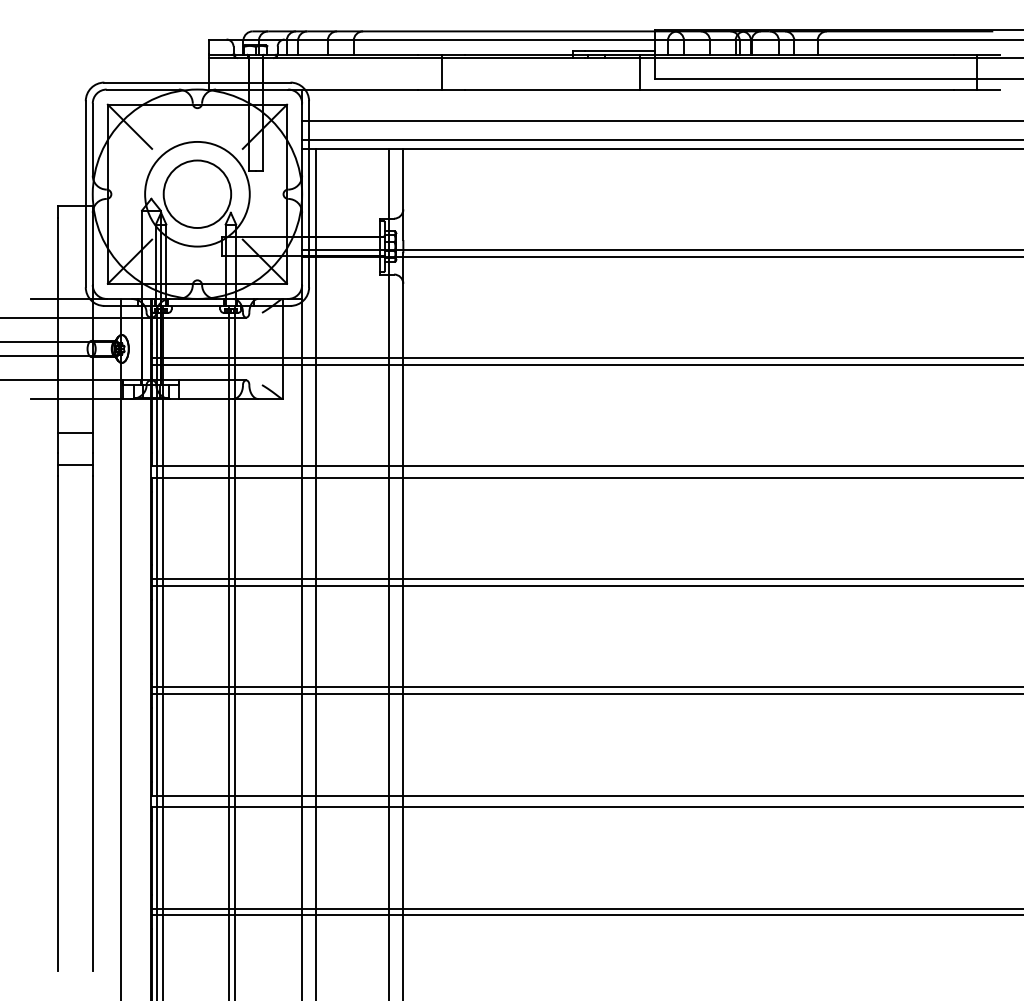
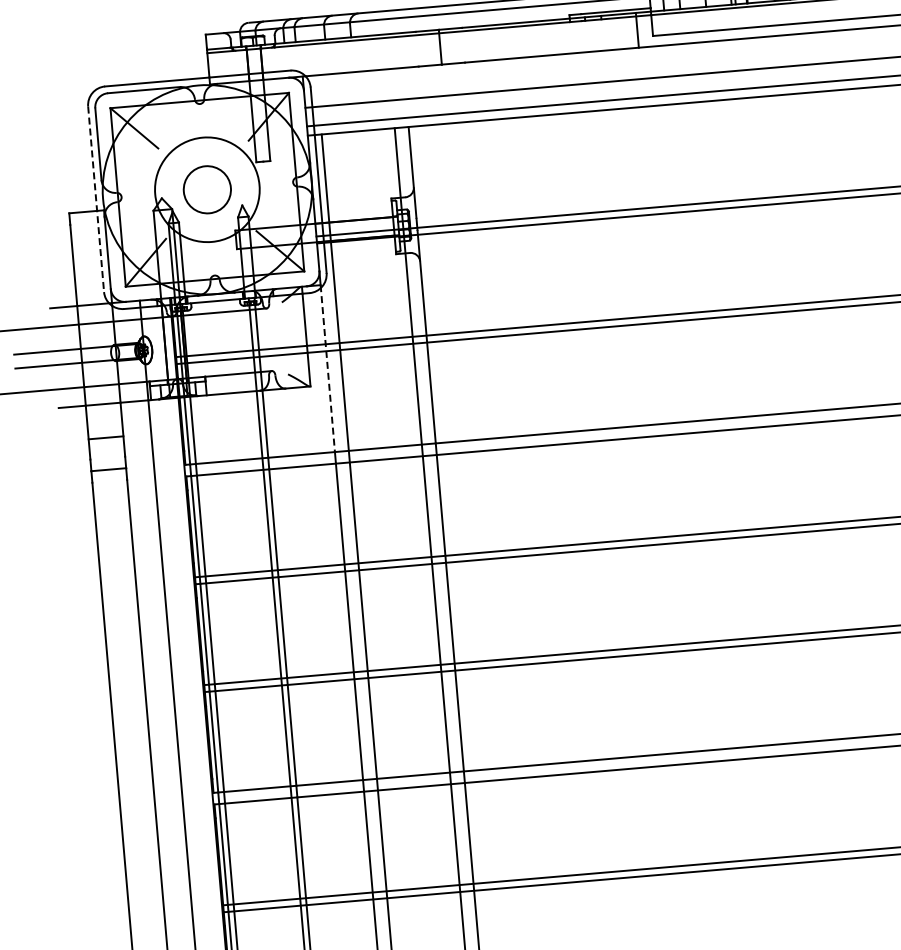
line: (85, 194) -> (95, 199), solid -> dashed
circle: (197, 194) -> (207, 190), size x0.7
line: (302, 382) -> (328, 368), solid -> dashed

